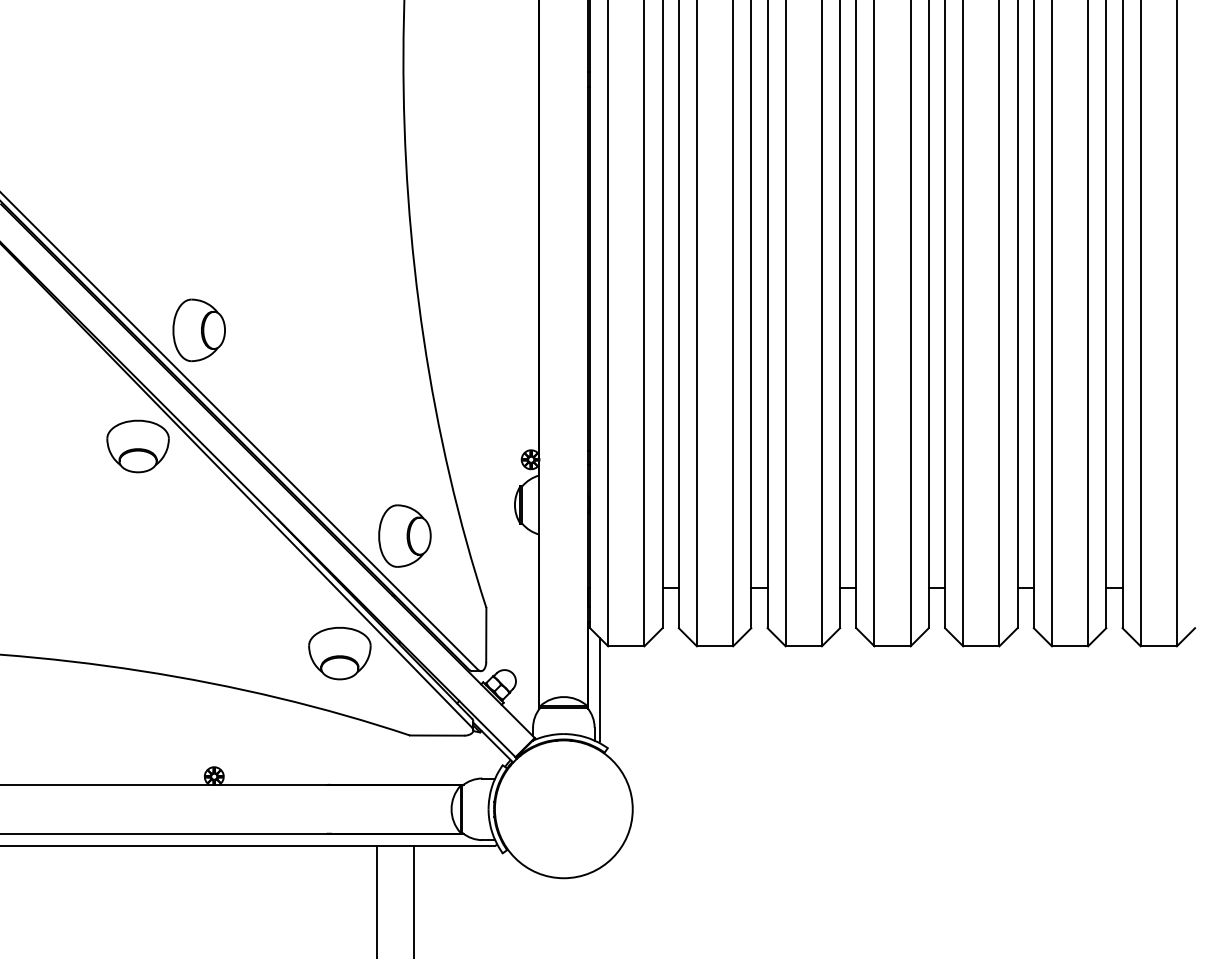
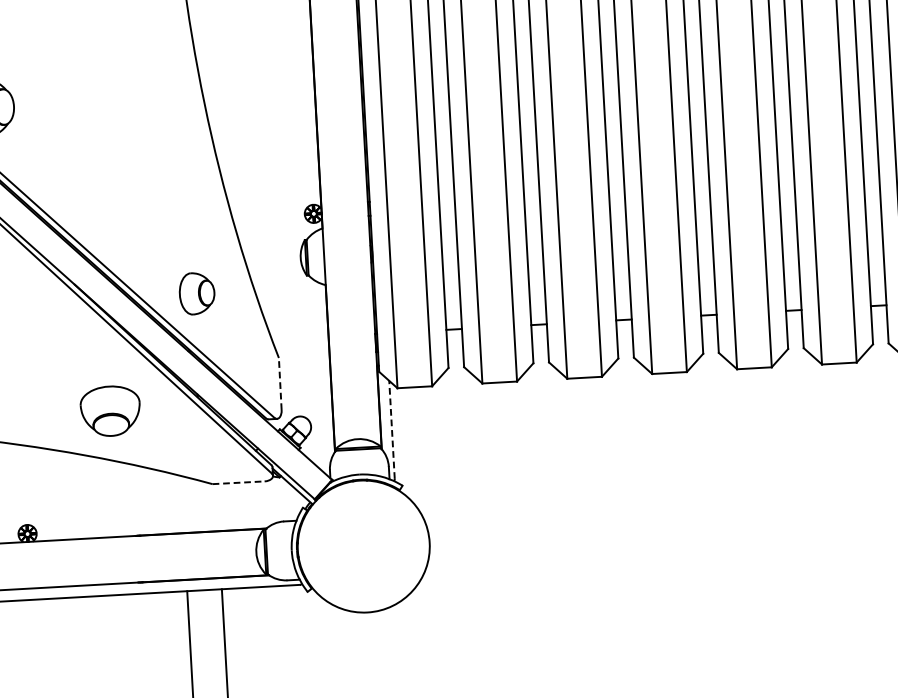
part: (404, 535) -> (196, 293), size x0.7
line: (486, 634) -> (280, 383), solid -> dashed
part: (339, 653) -> (110, 411), moved
line: (600, 688) -> (392, 429), solid -> dashed
line: (437, 735) -> (238, 482), solid -> dashed

